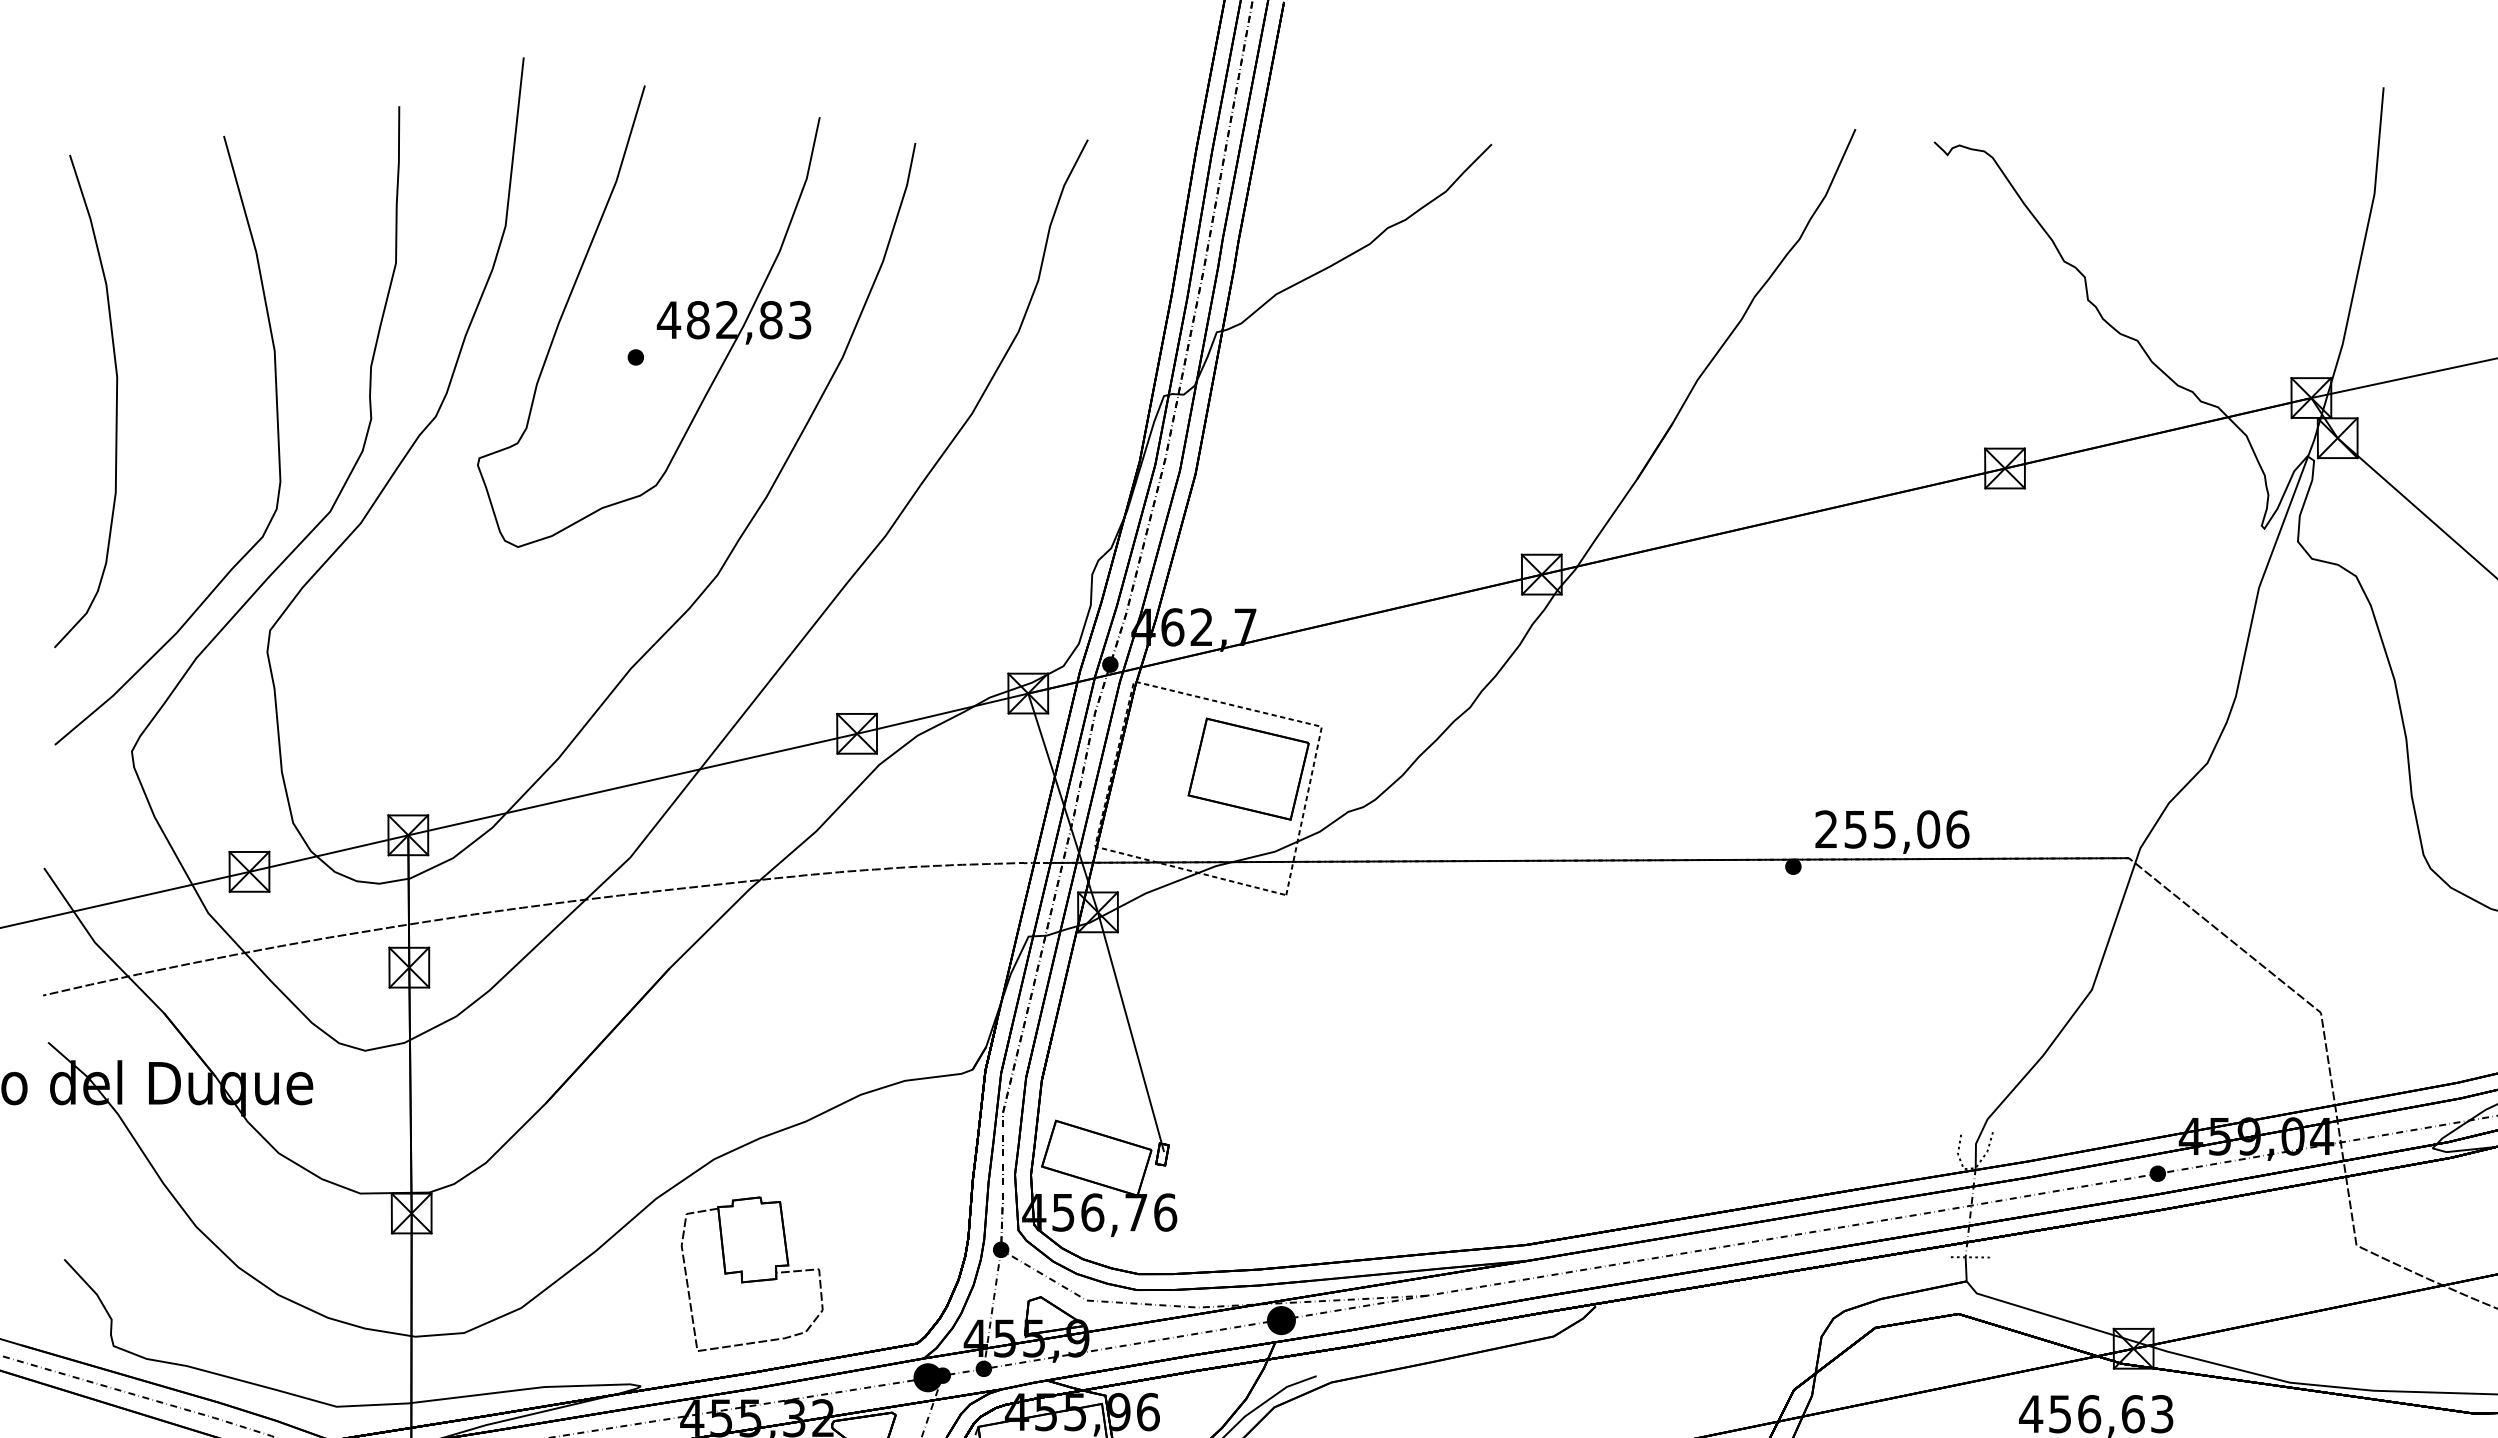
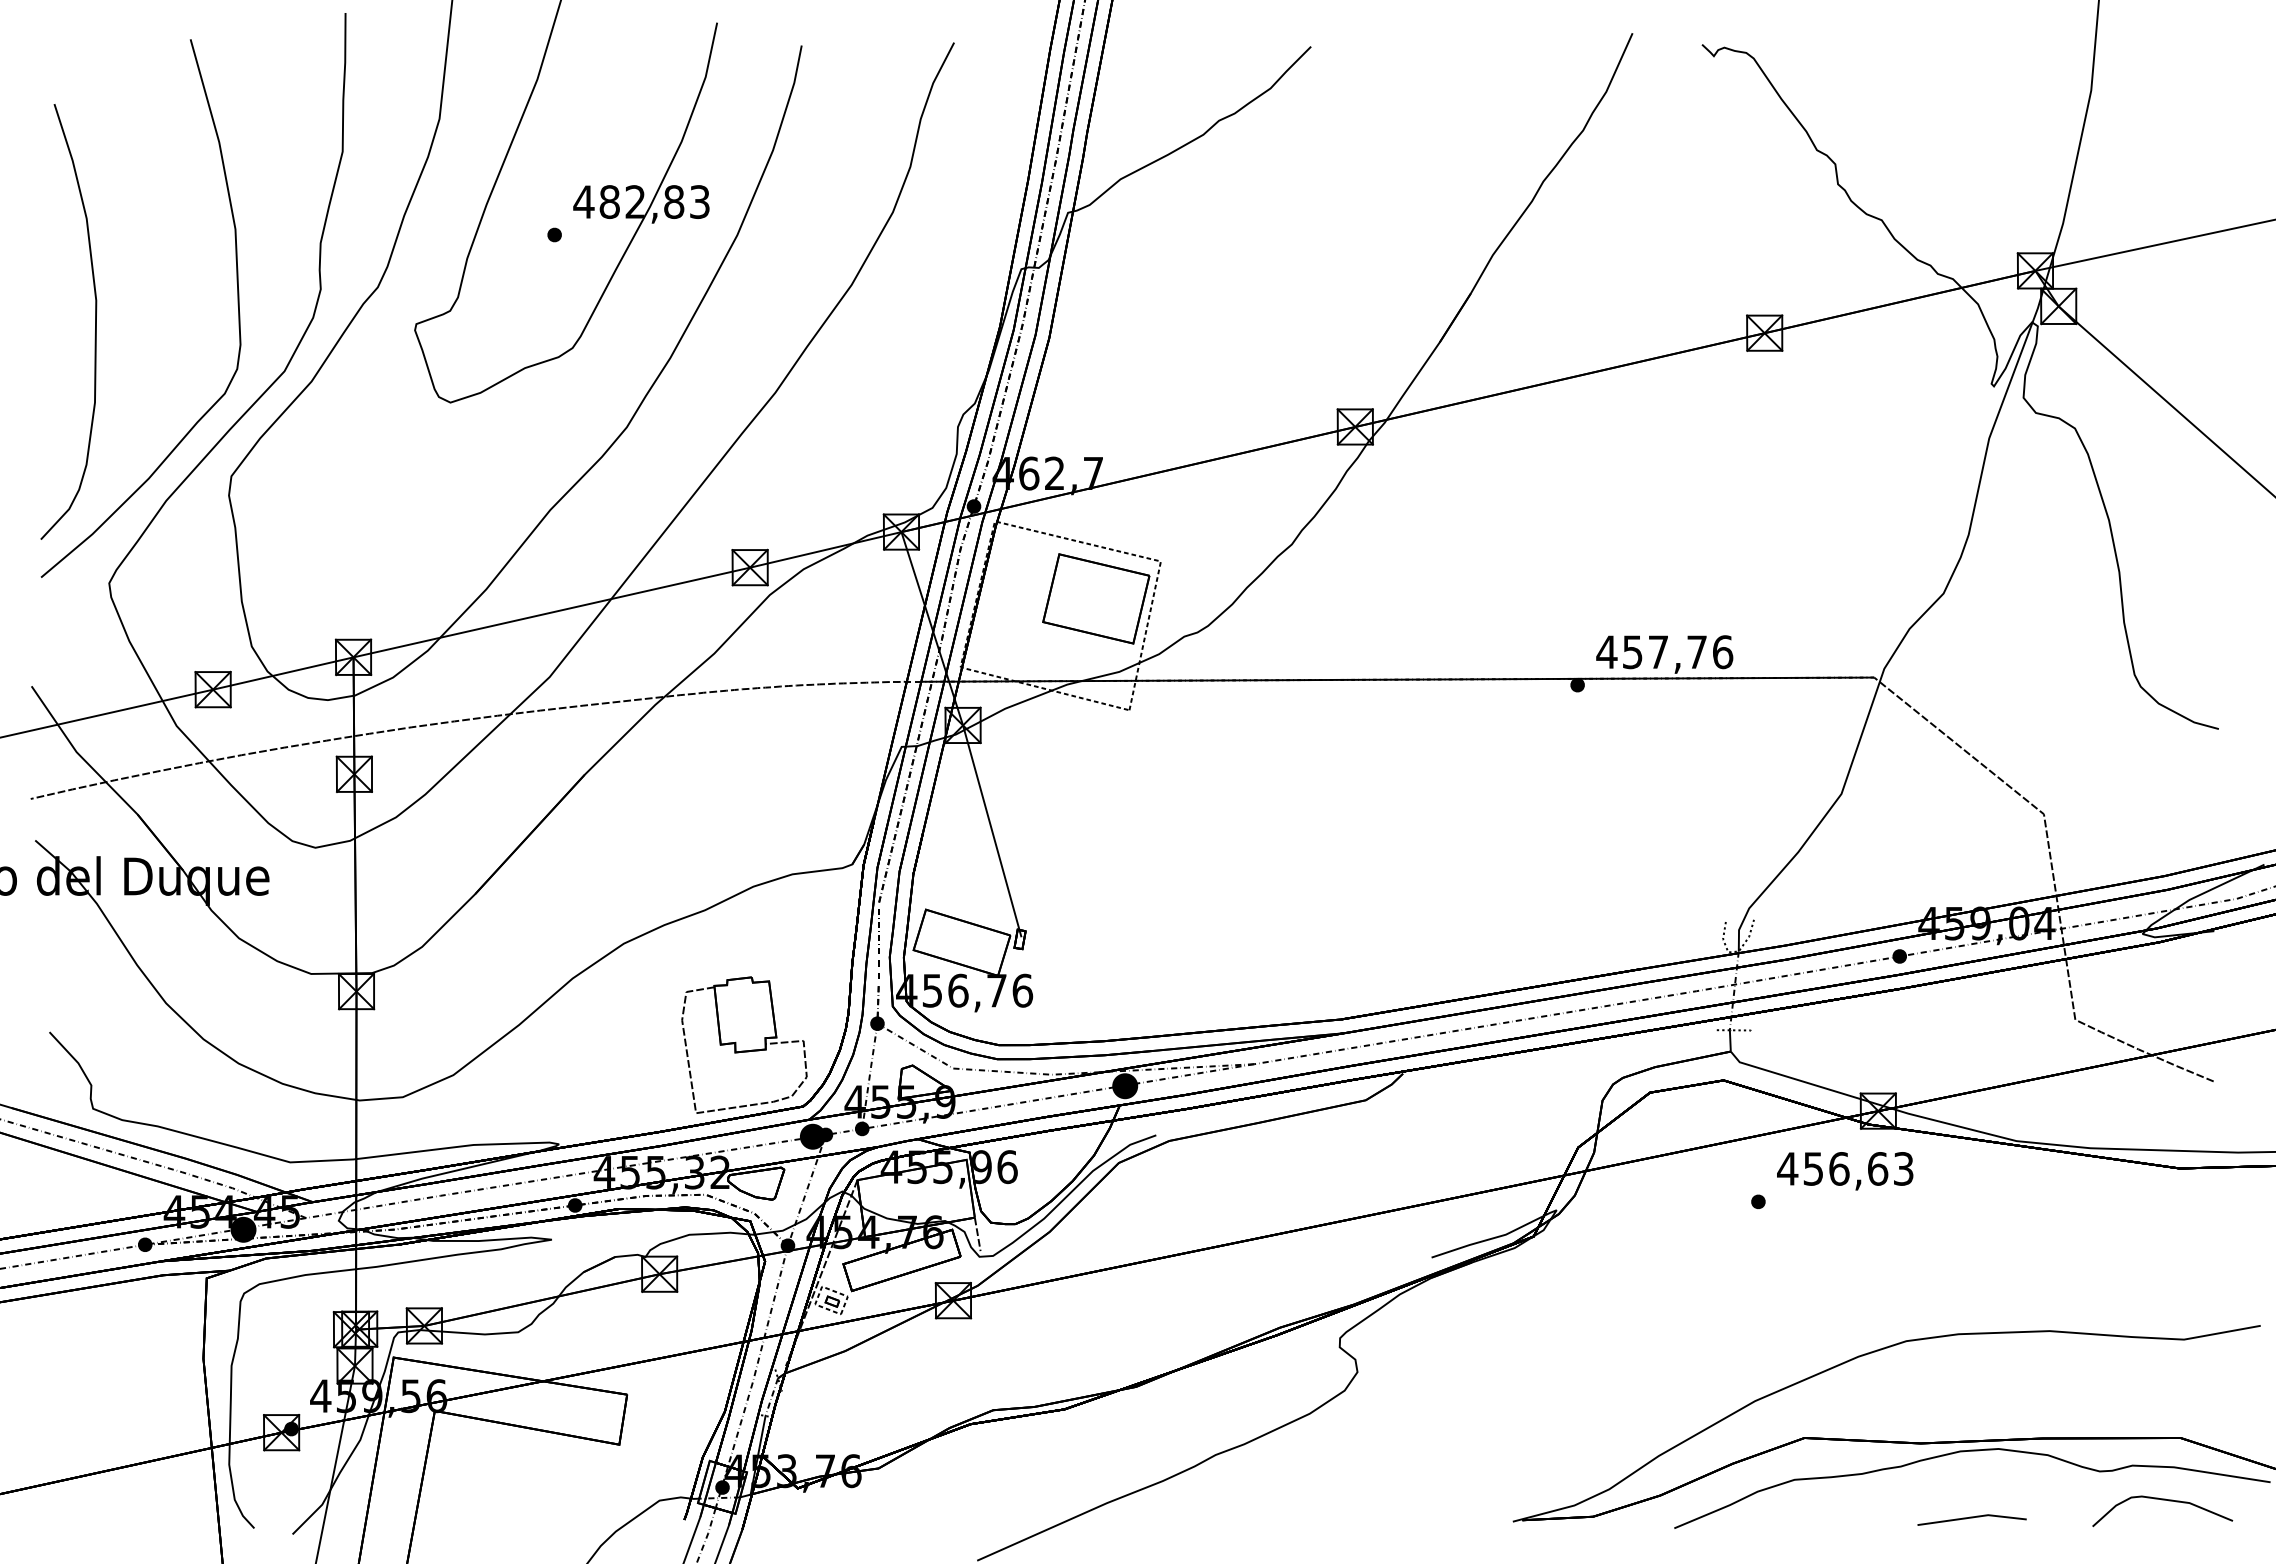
curve: (116, 400) -> (95, 321), moved
text: (1876, 829) -> (1651, 652), 255,06 -> 457,76
part: (752, 1273) -> (744, 1044), moved

